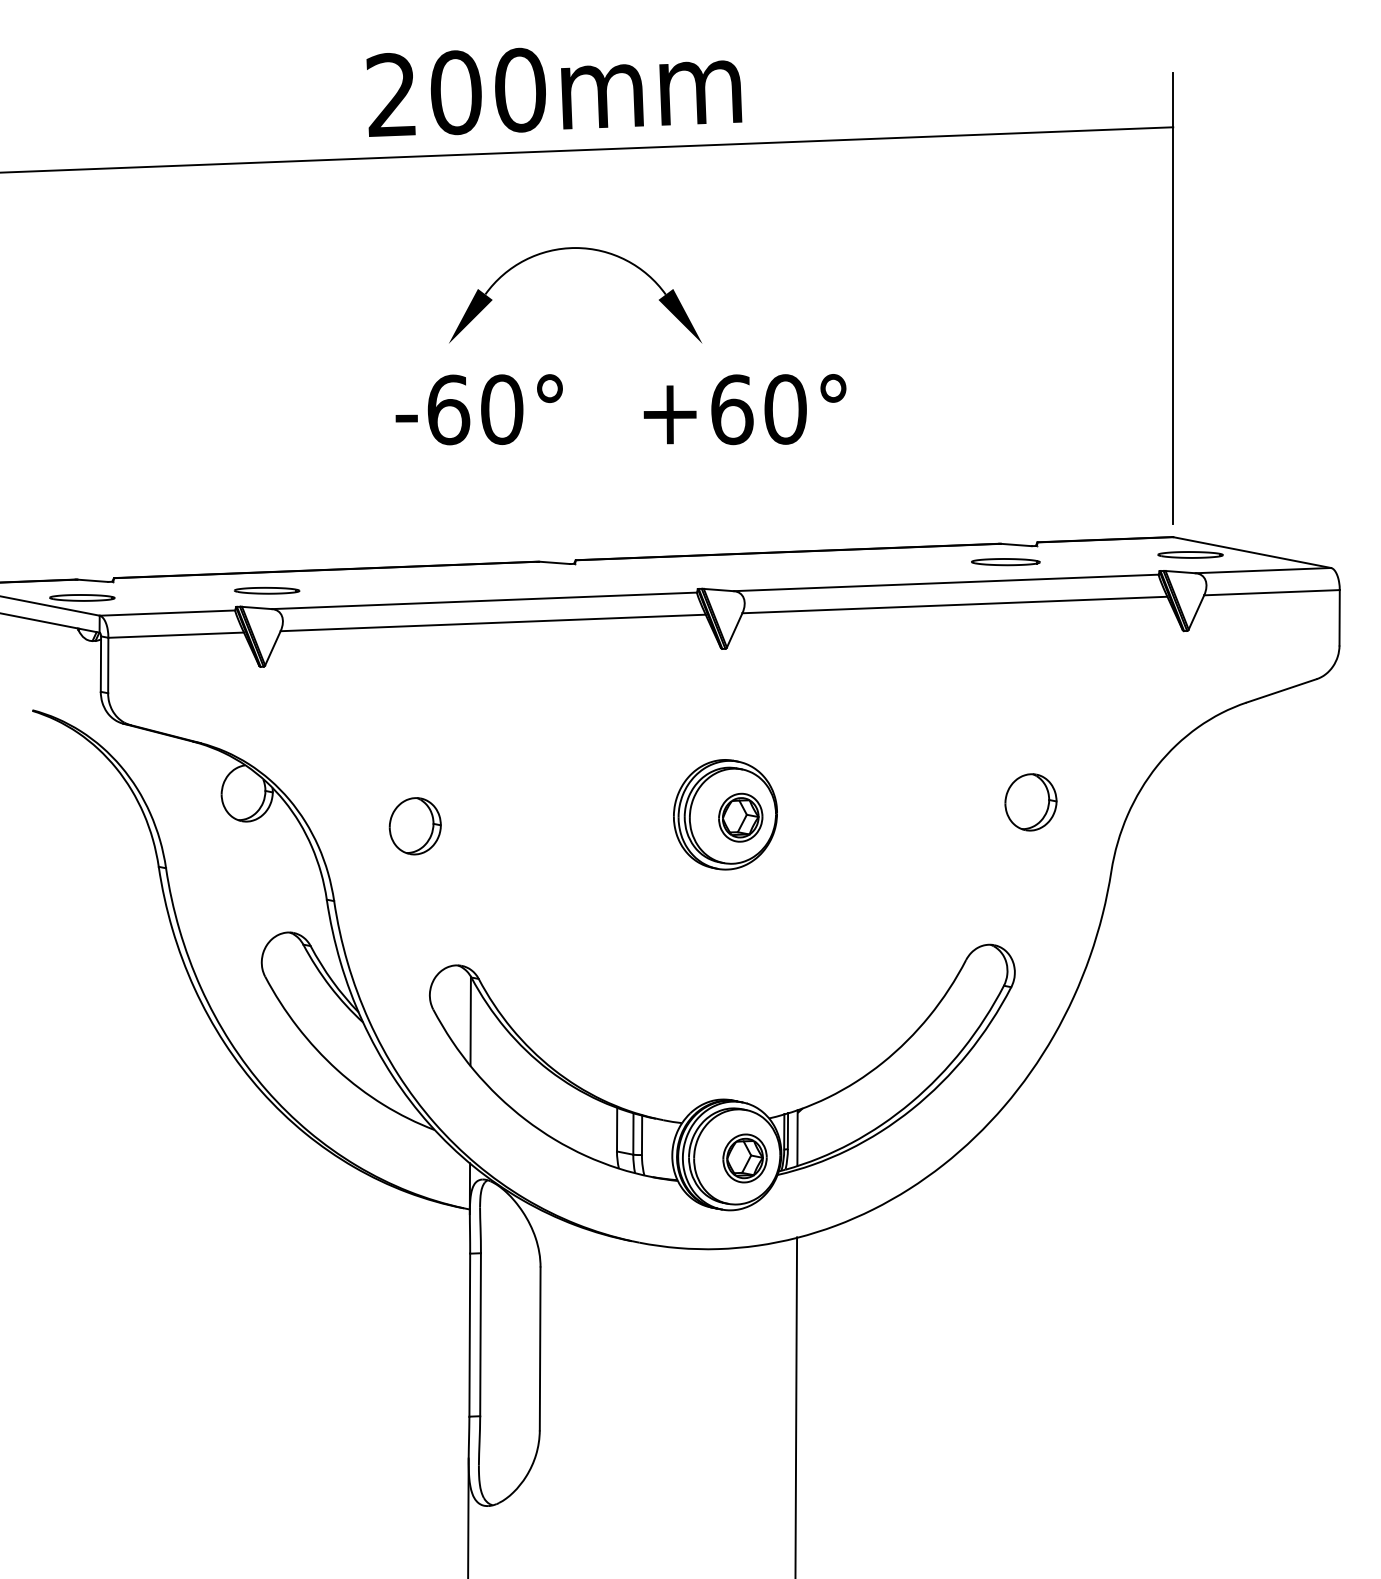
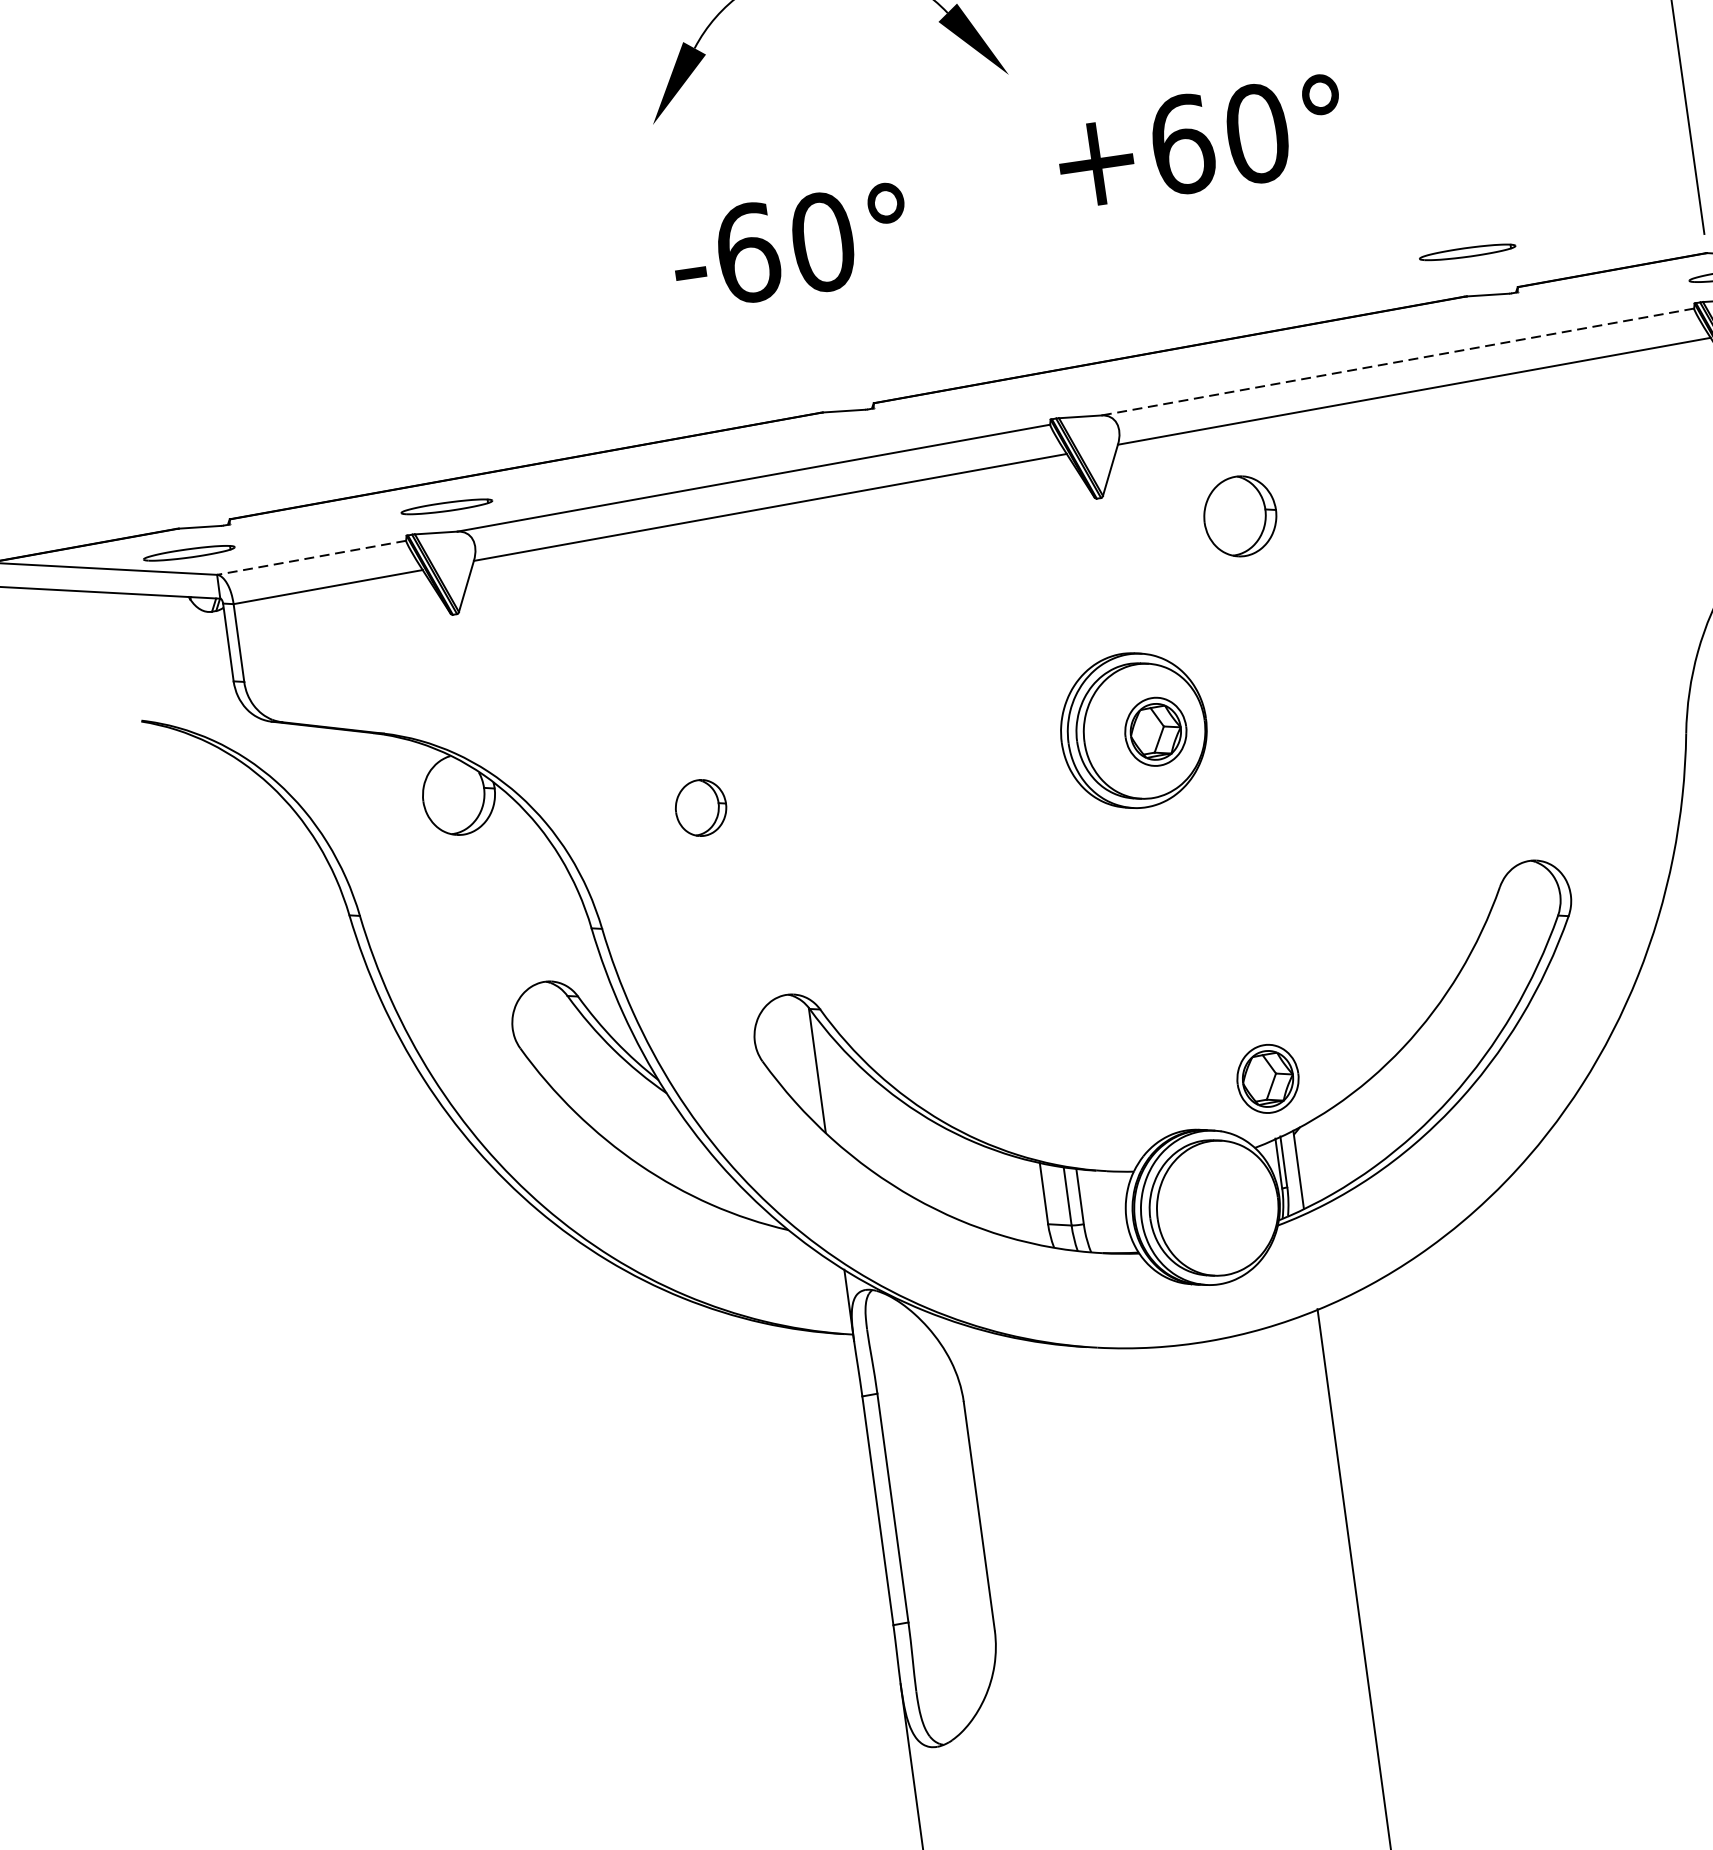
text: (478, 409) -> (789, 246), moved
text: (744, 409) -> (1199, 141), moved
part: (1005, 562) -> (1467, 252), moved
line: (946, 582) -> (1398, 361), solid -> dashed
line: (167, 613) -> (311, 558), solid -> dashed
part: (1030, 802) -> (1239, 516), moved
part: (414, 826) -> (700, 808), size x0.7
part: (744, 1158) -> (1267, 1079), moved

